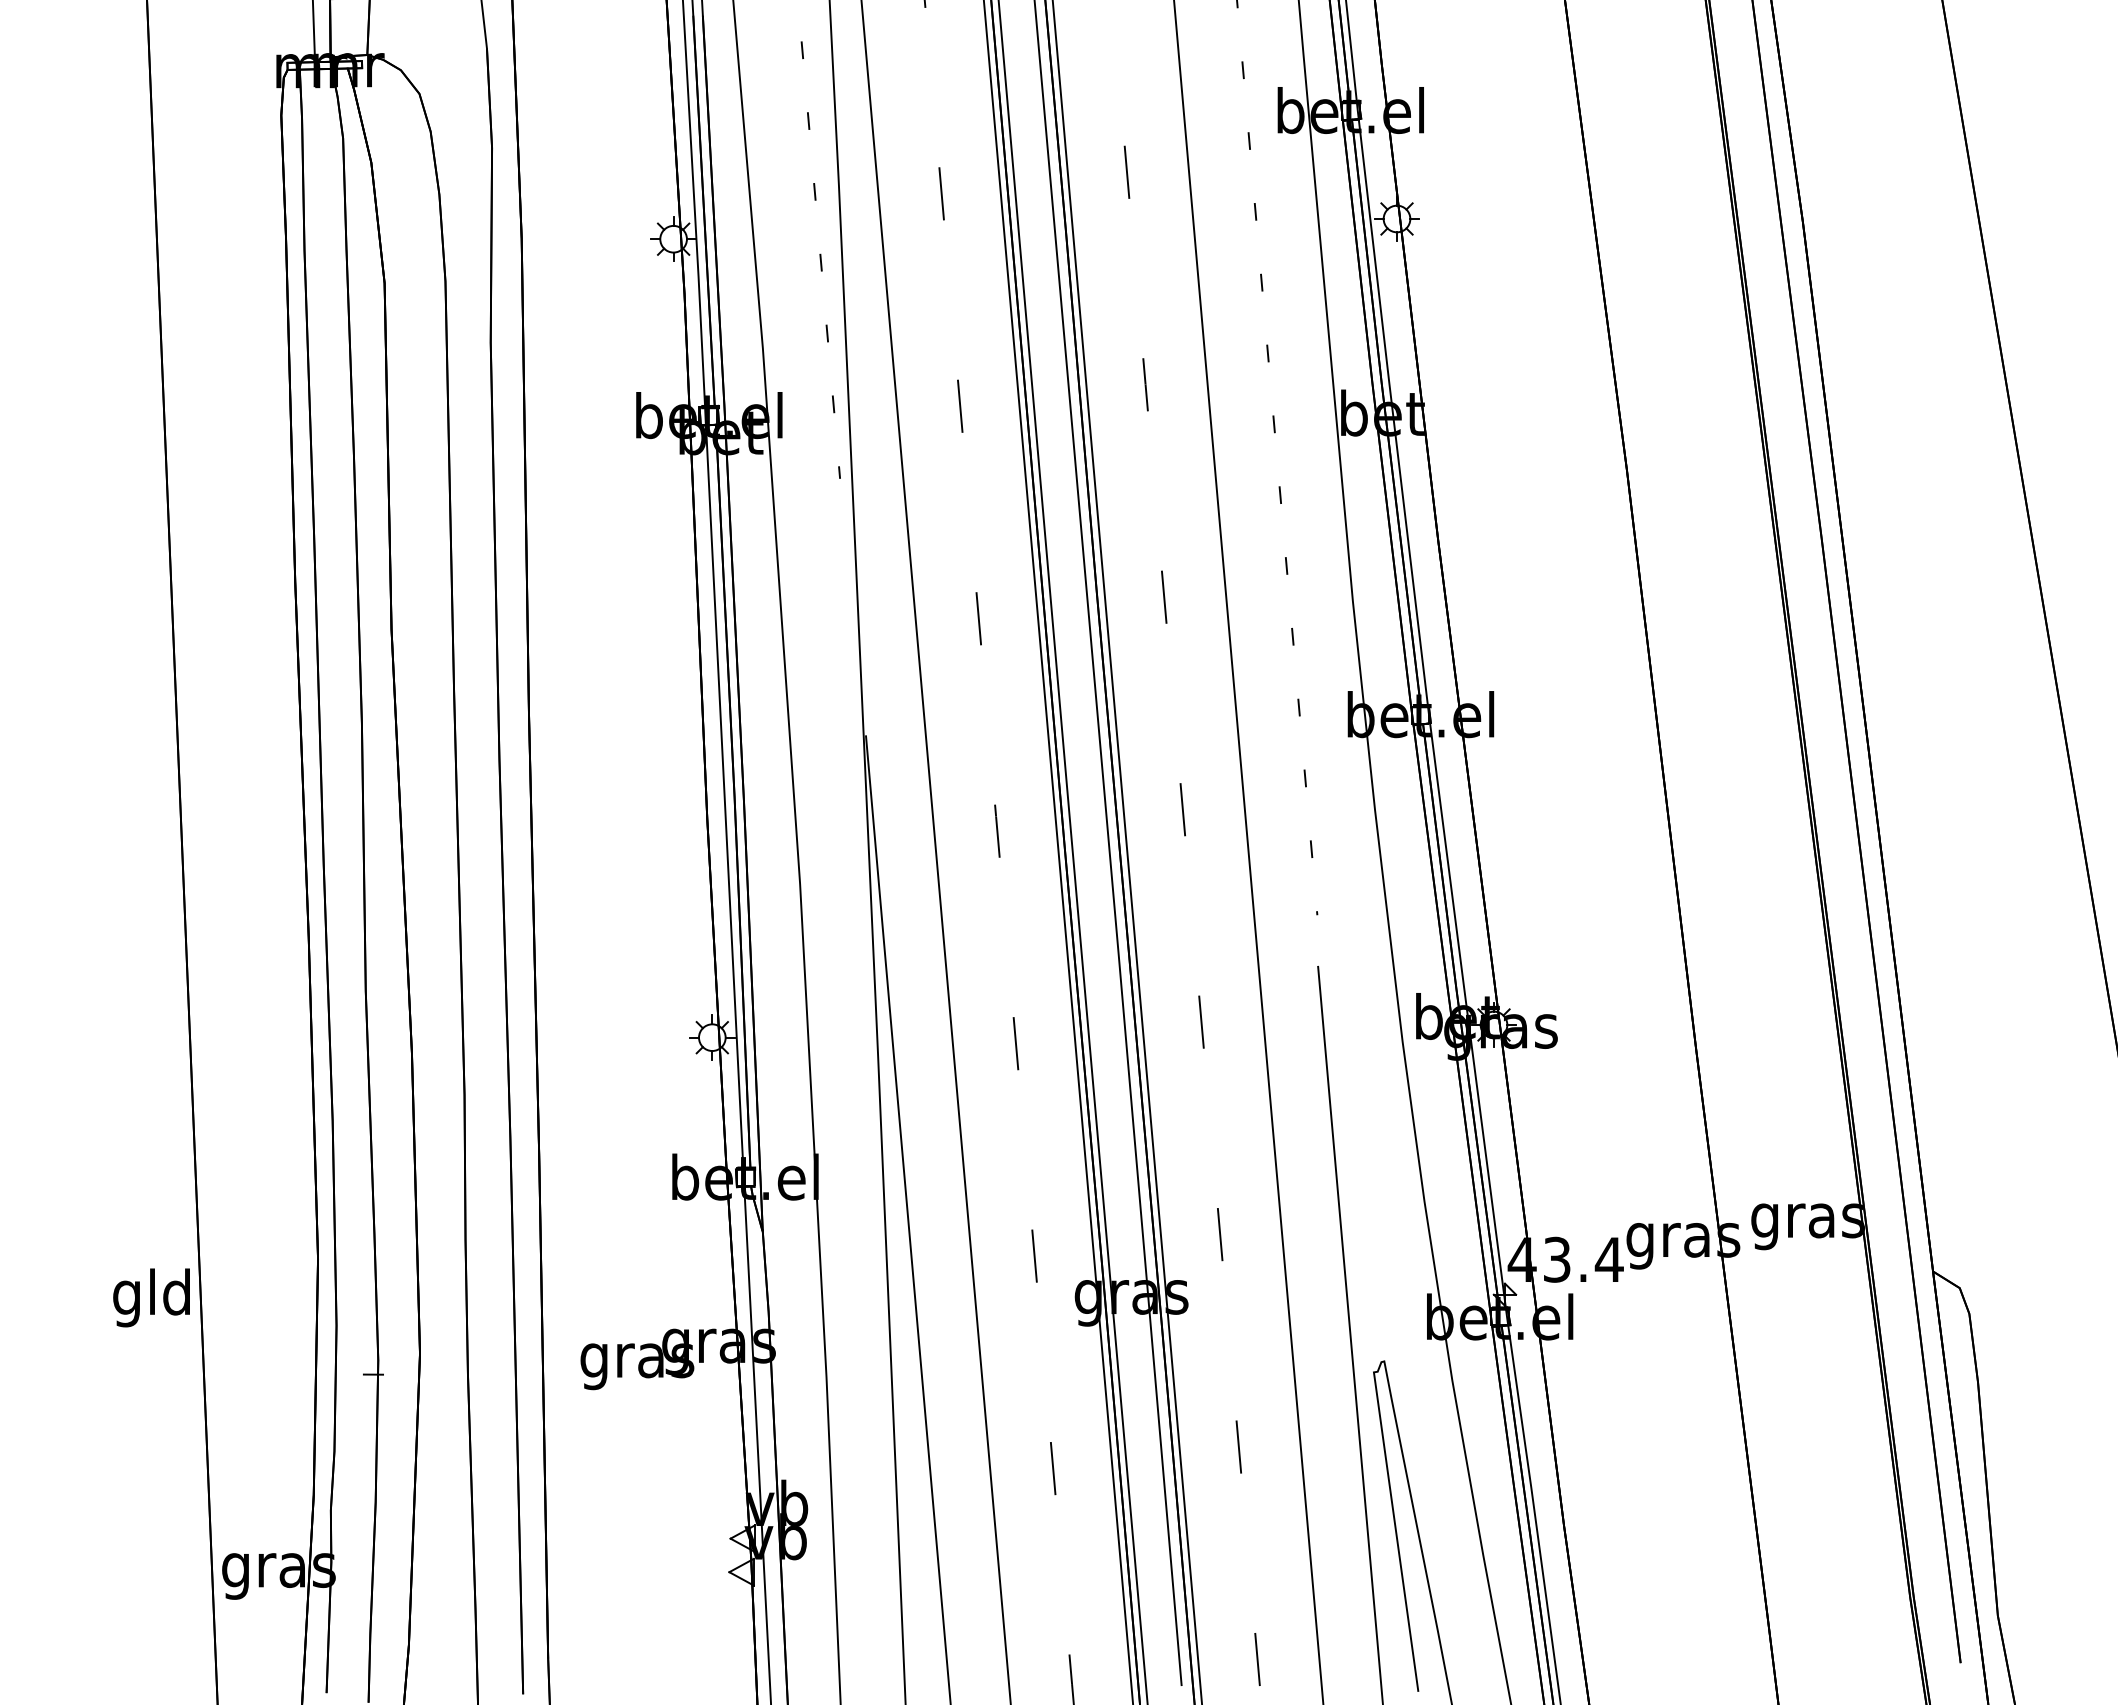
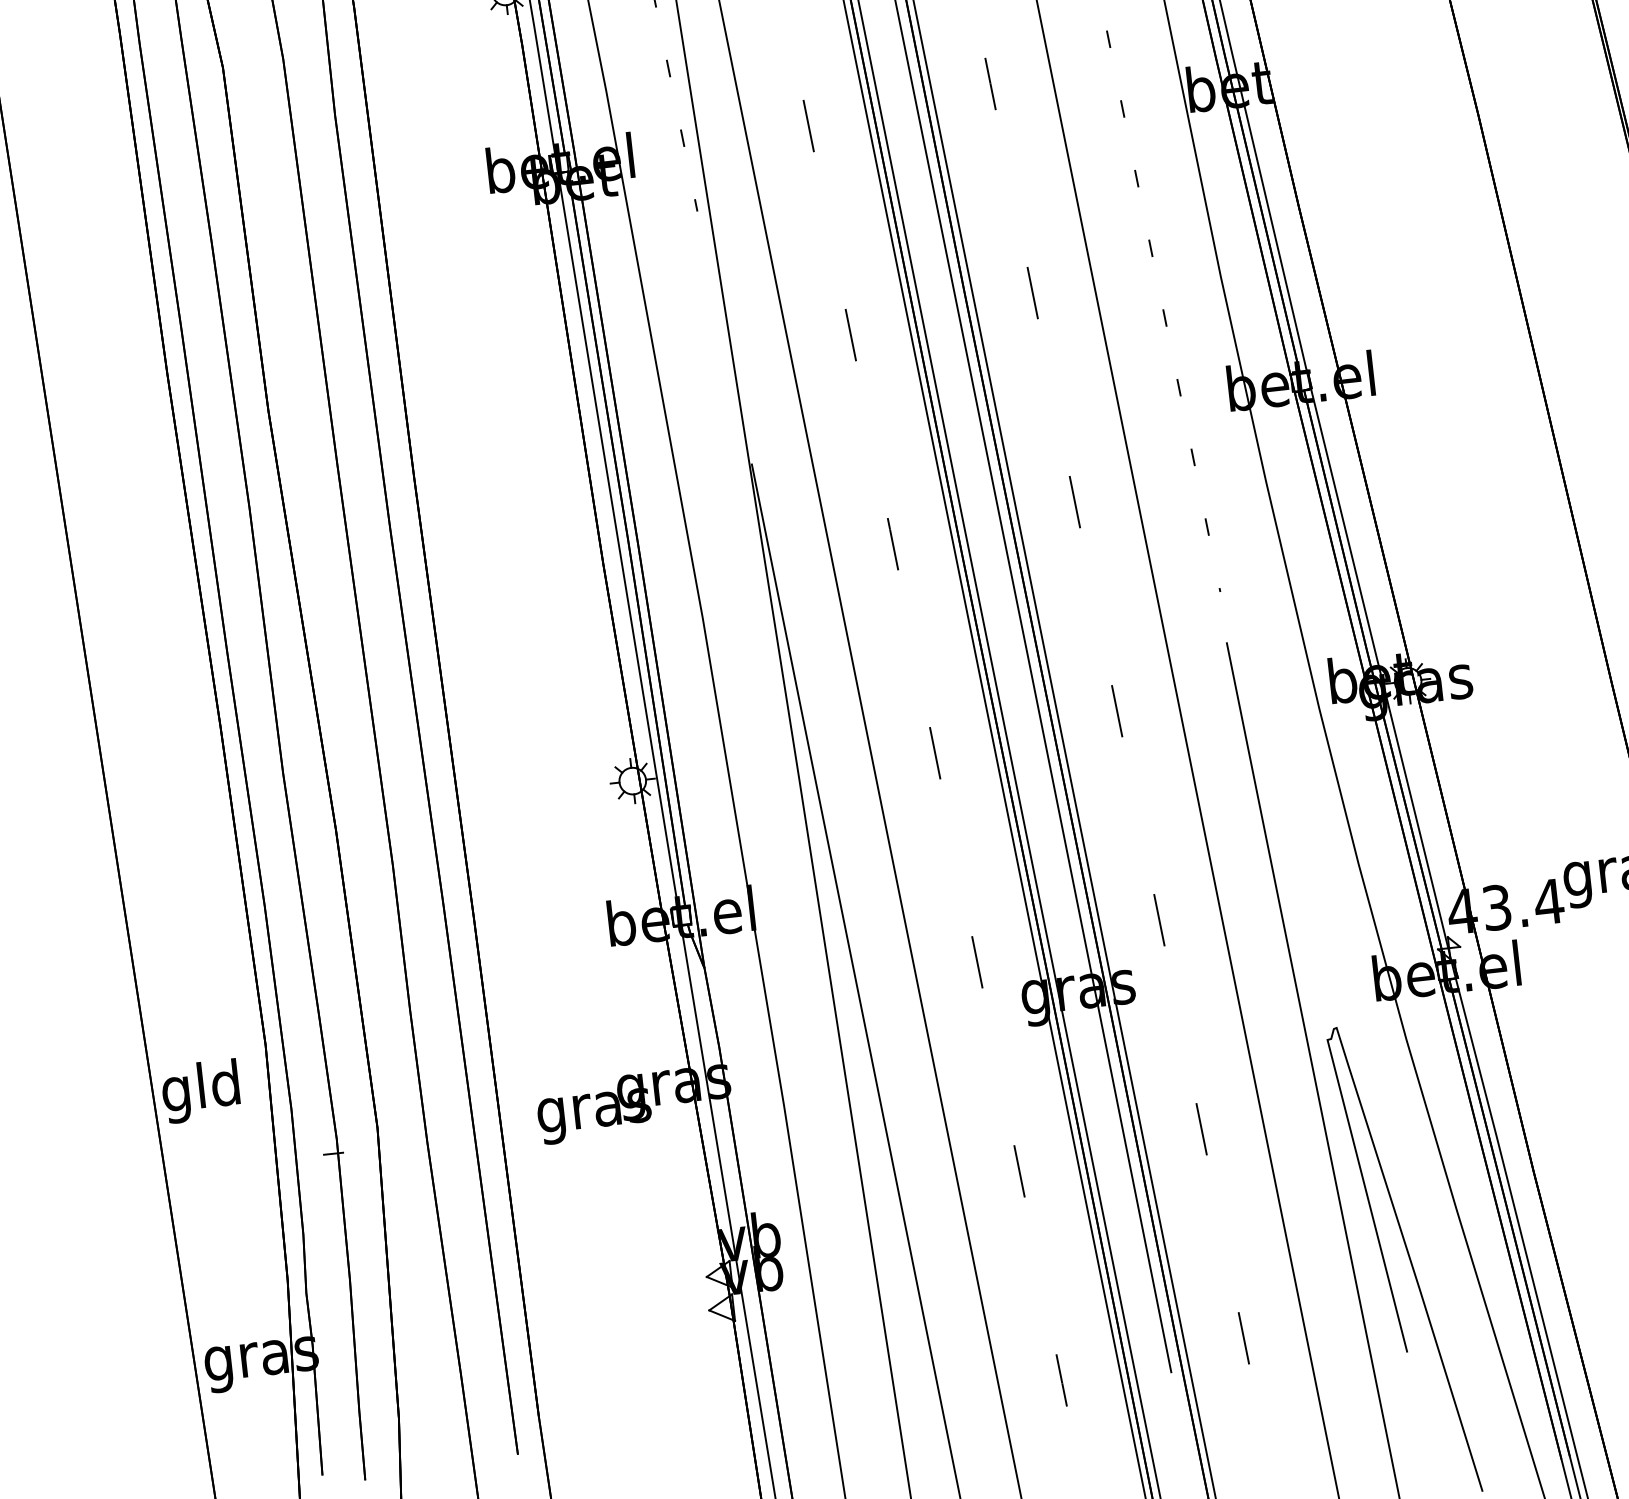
text: (151, 1297) -> (200, 1091), moved

